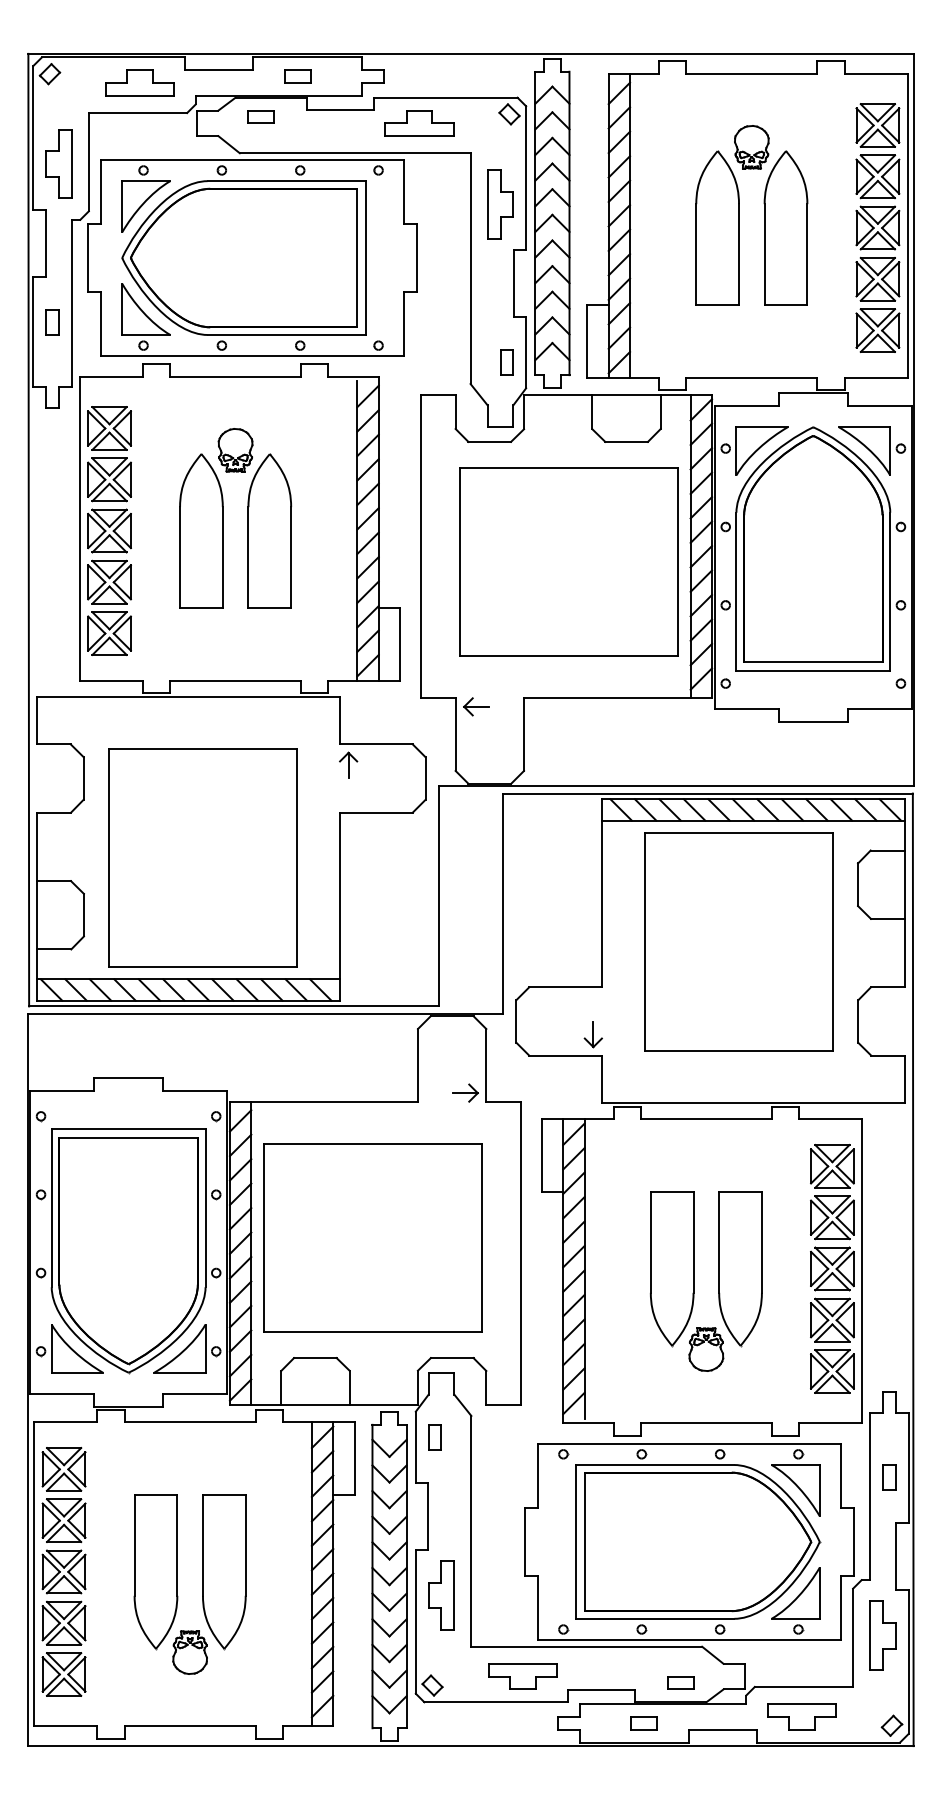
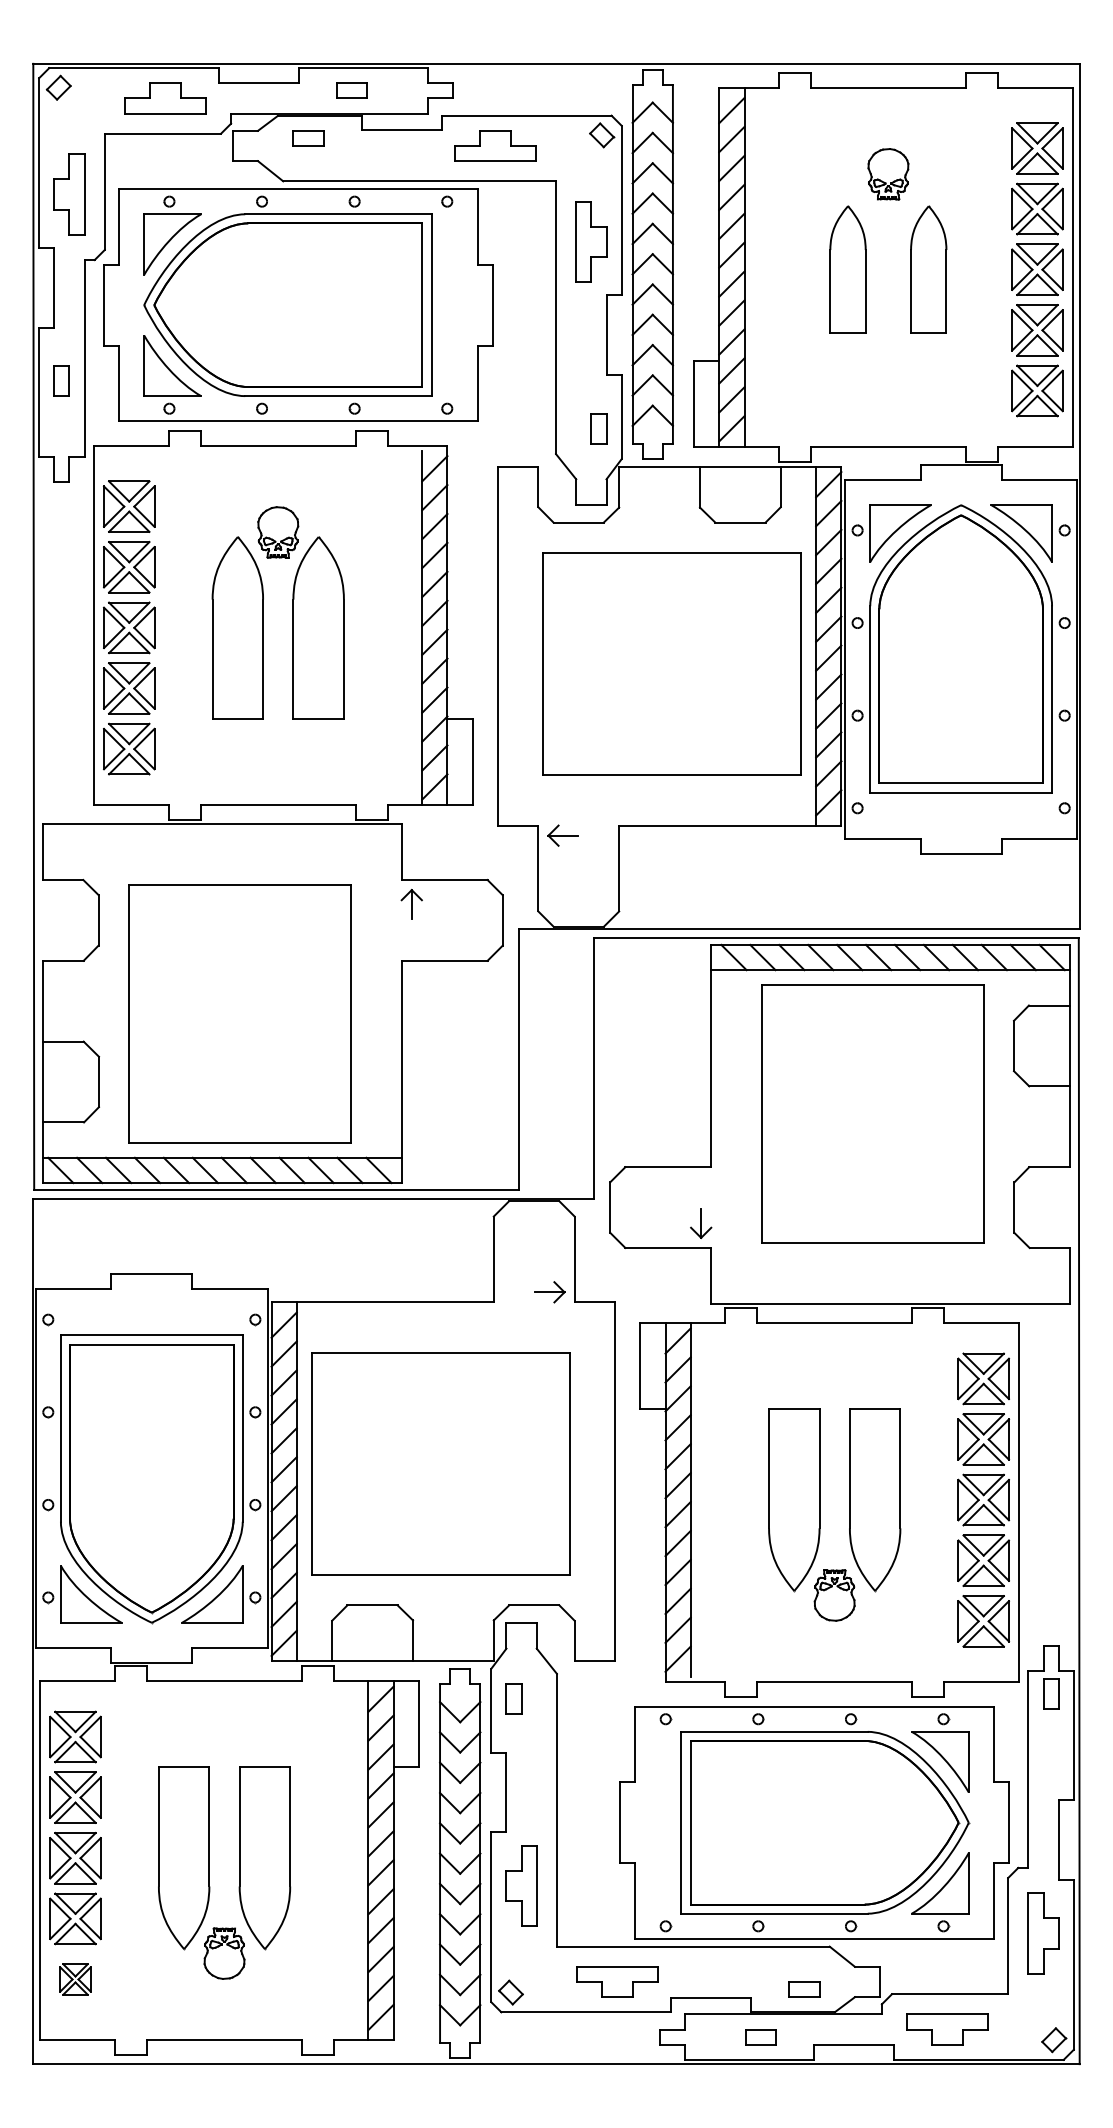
part: (717, 227) -> (847, 269), size x0.7
part: (785, 227) -> (928, 269), size x0.7
part: (889, 1477) -> (1051, 1693), moved
part: (64, 1674) -> (75, 1979), size x0.6

